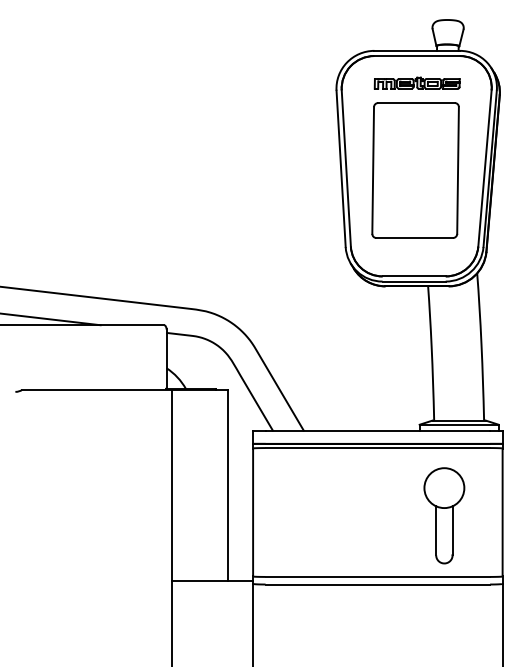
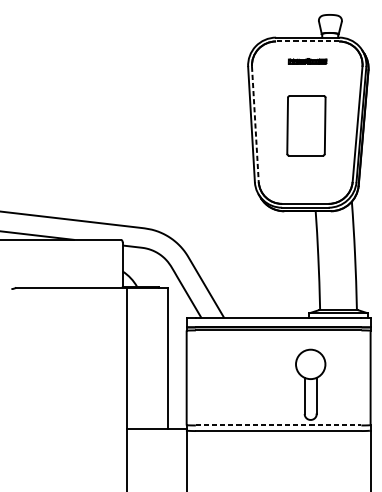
line: (417, 56) -> (307, 41), solid -> dashed
part: (416, 82) -> (307, 60), size x0.6
line: (346, 169) -> (255, 125), solid -> dashed
part: (415, 170) -> (306, 125), size x0.6
part: (444, 515) -> (310, 384), moved
line: (378, 576) -> (279, 425), solid -> dashed

